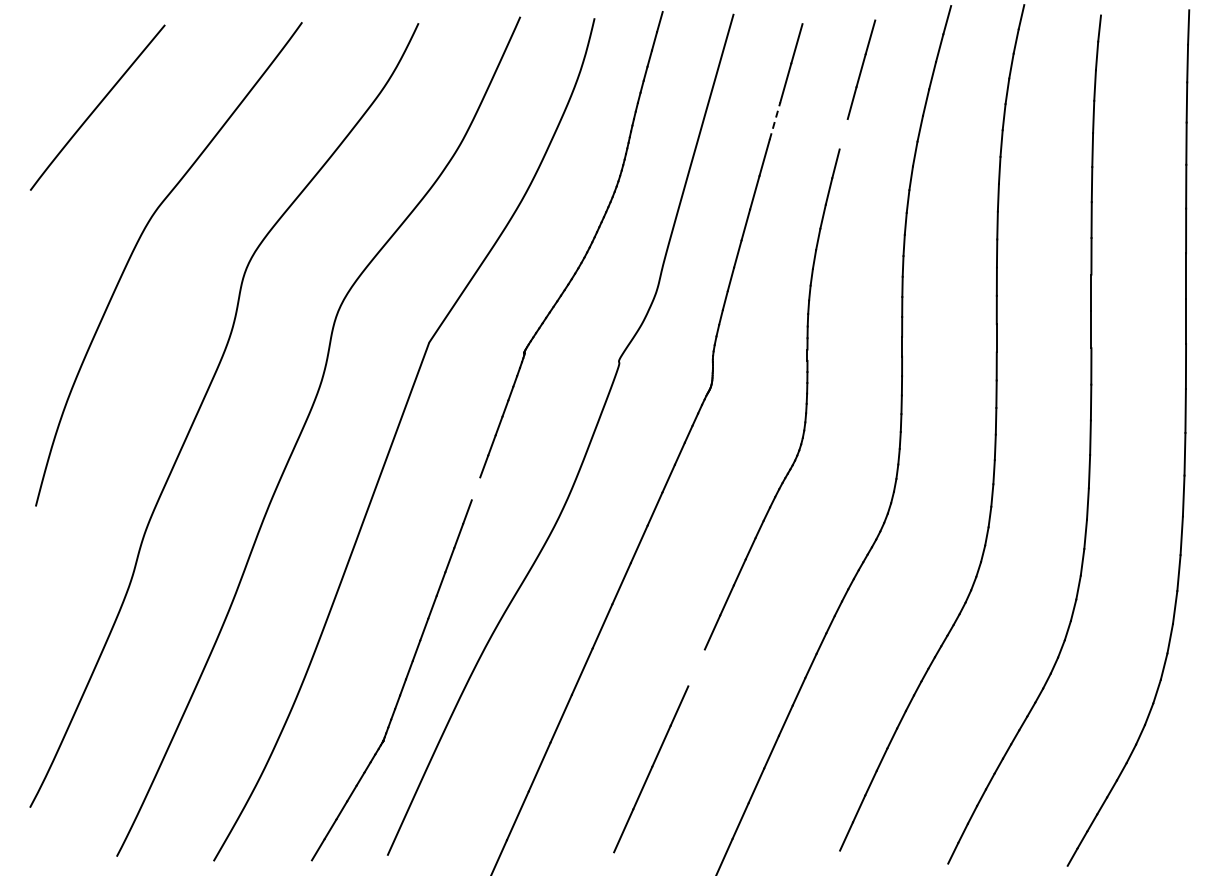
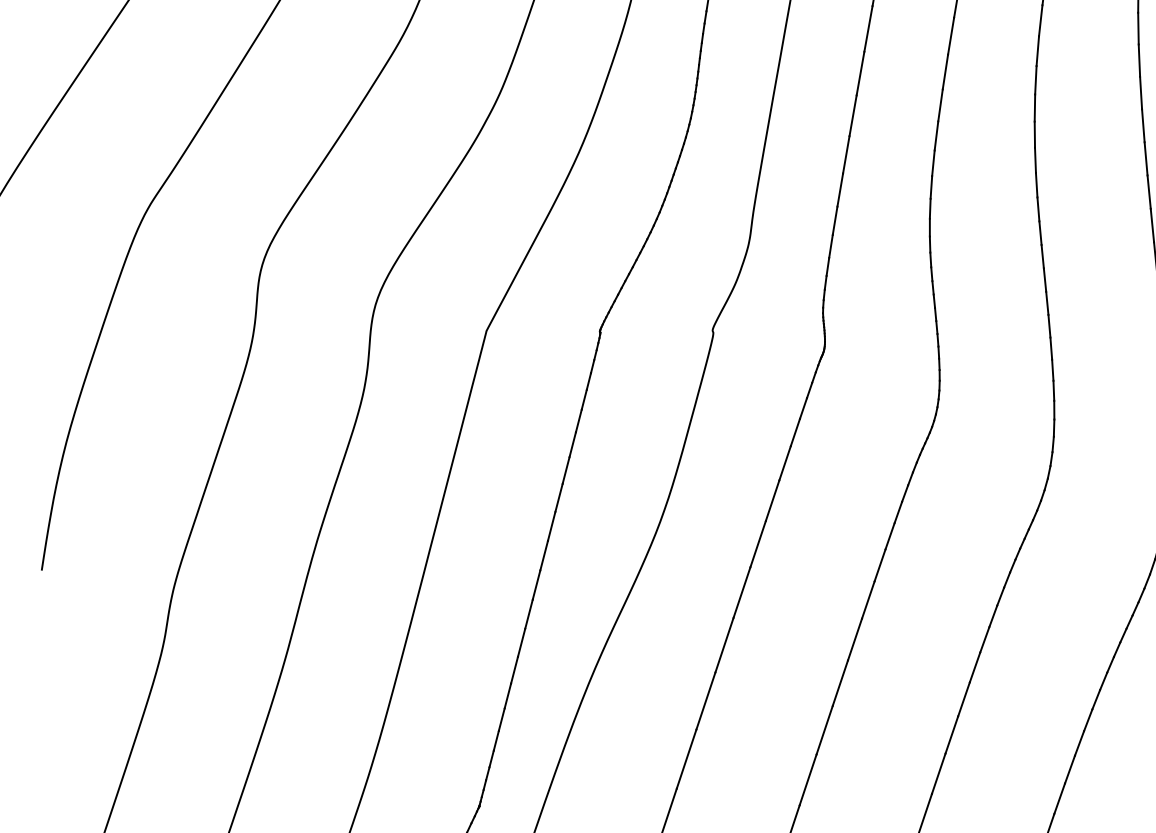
line: (775, 121) -> (869, 29), dashed -> solid
line: (843, 134) -> (950, 36), added
line: (475, 488) -> (558, 497), added
line: (696, 667) -> (840, 682), added

